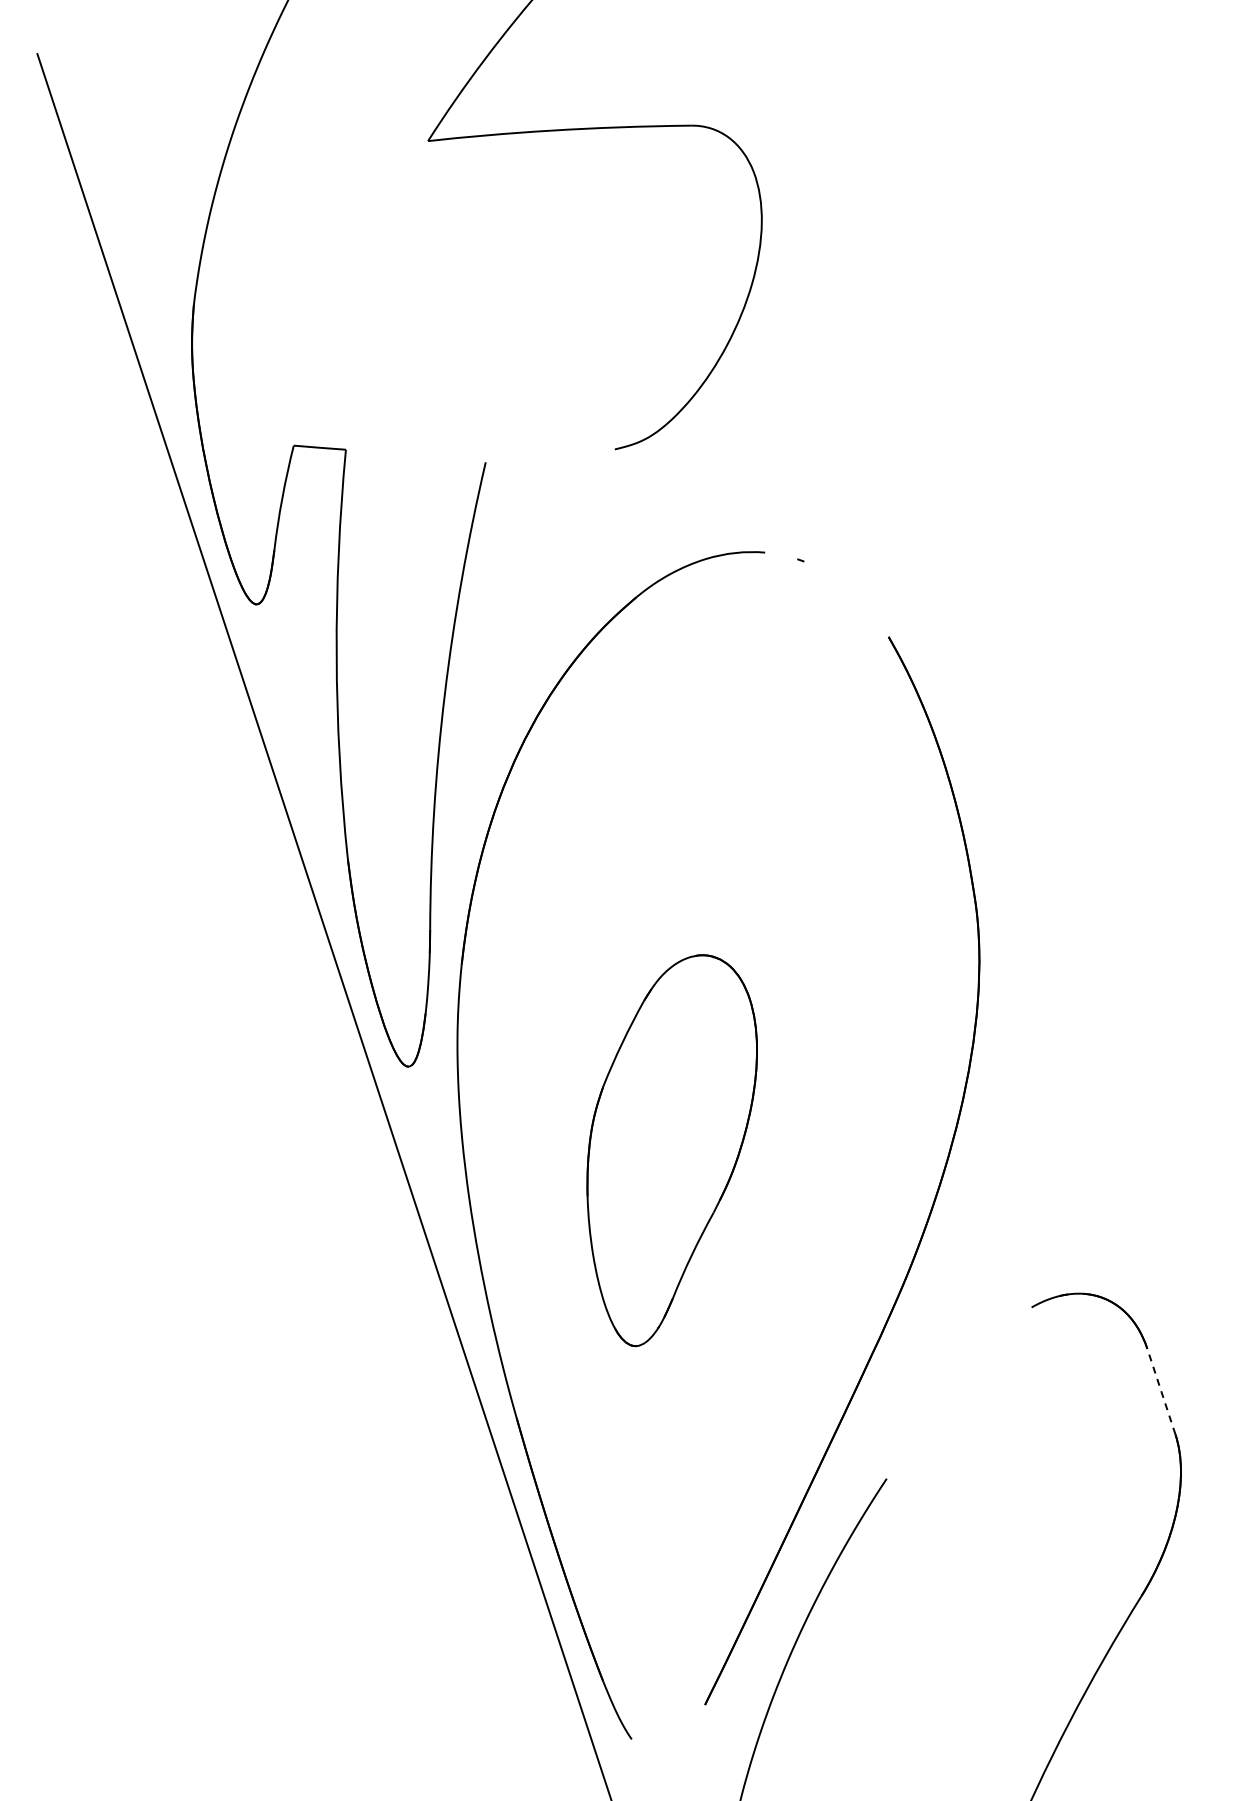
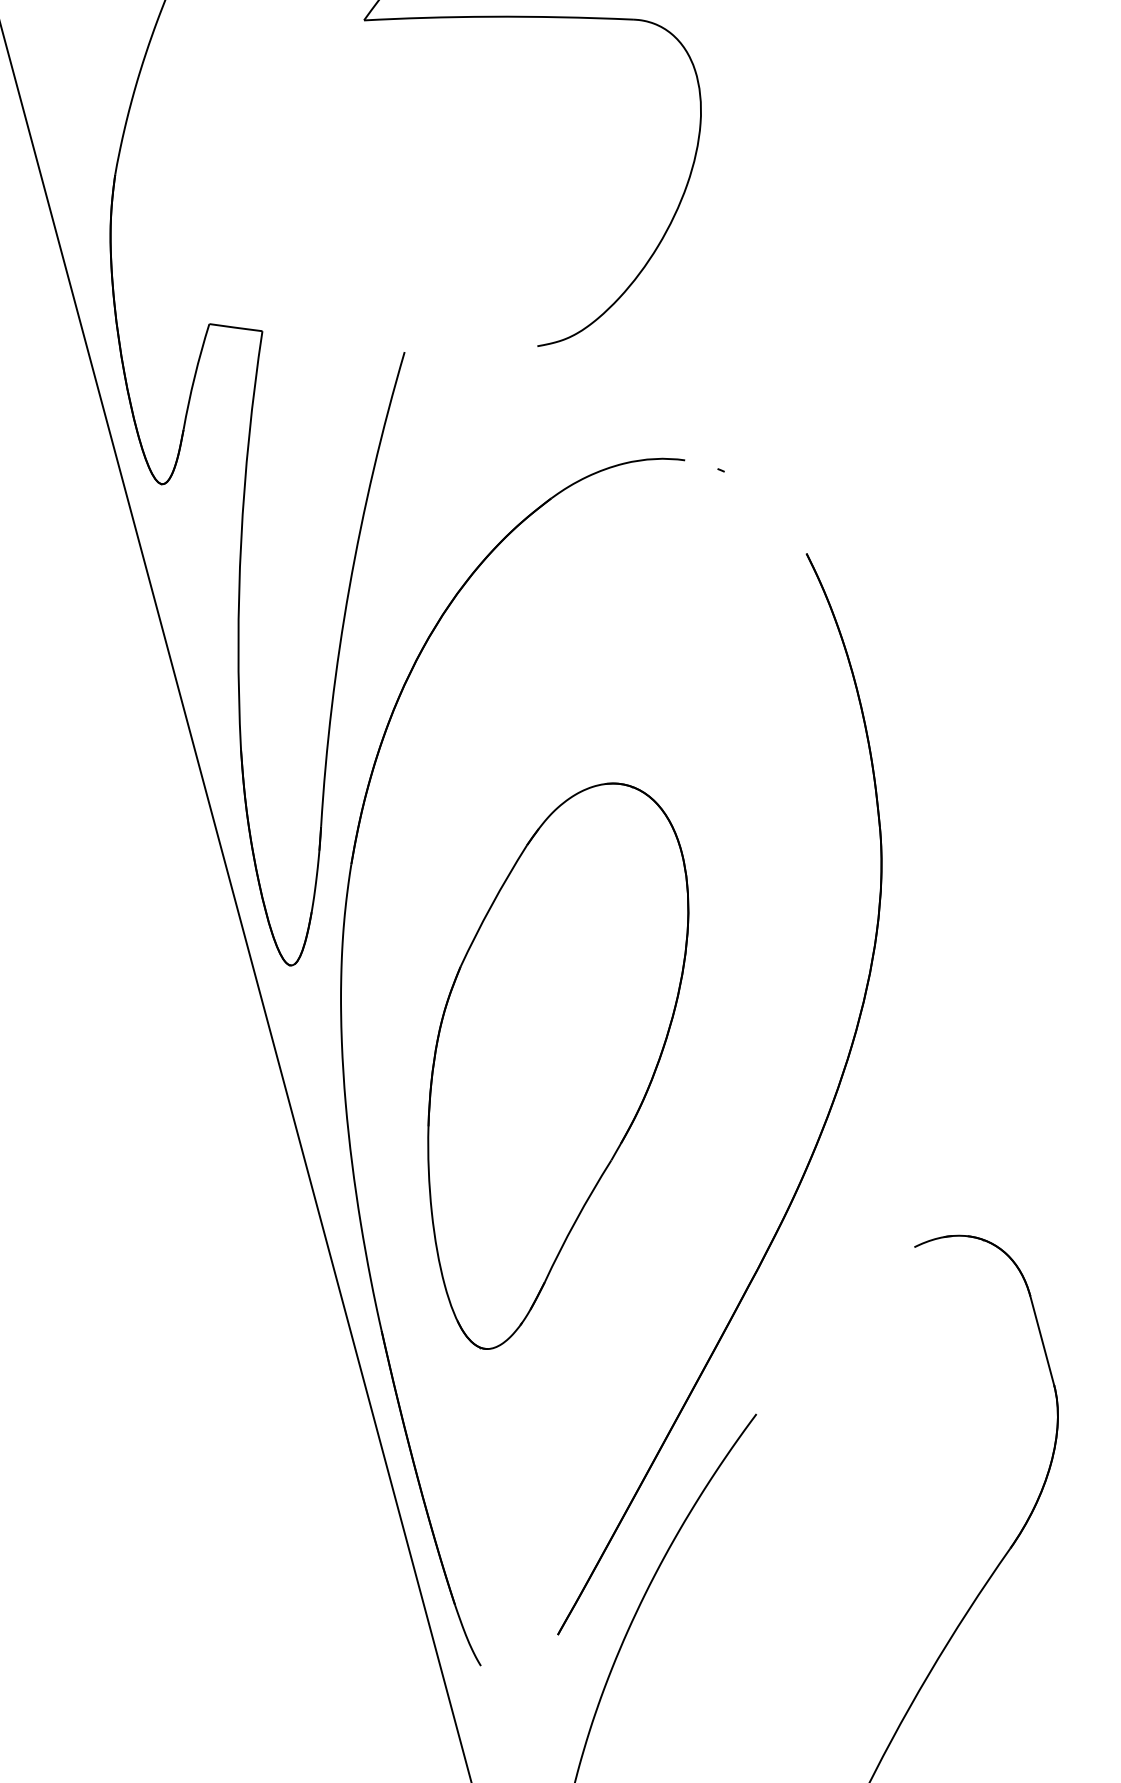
part: (672, 1150) -> (556, 1066), size x1.43
line: (1161, 1391) -> (1042, 1340), dashed -> solid

